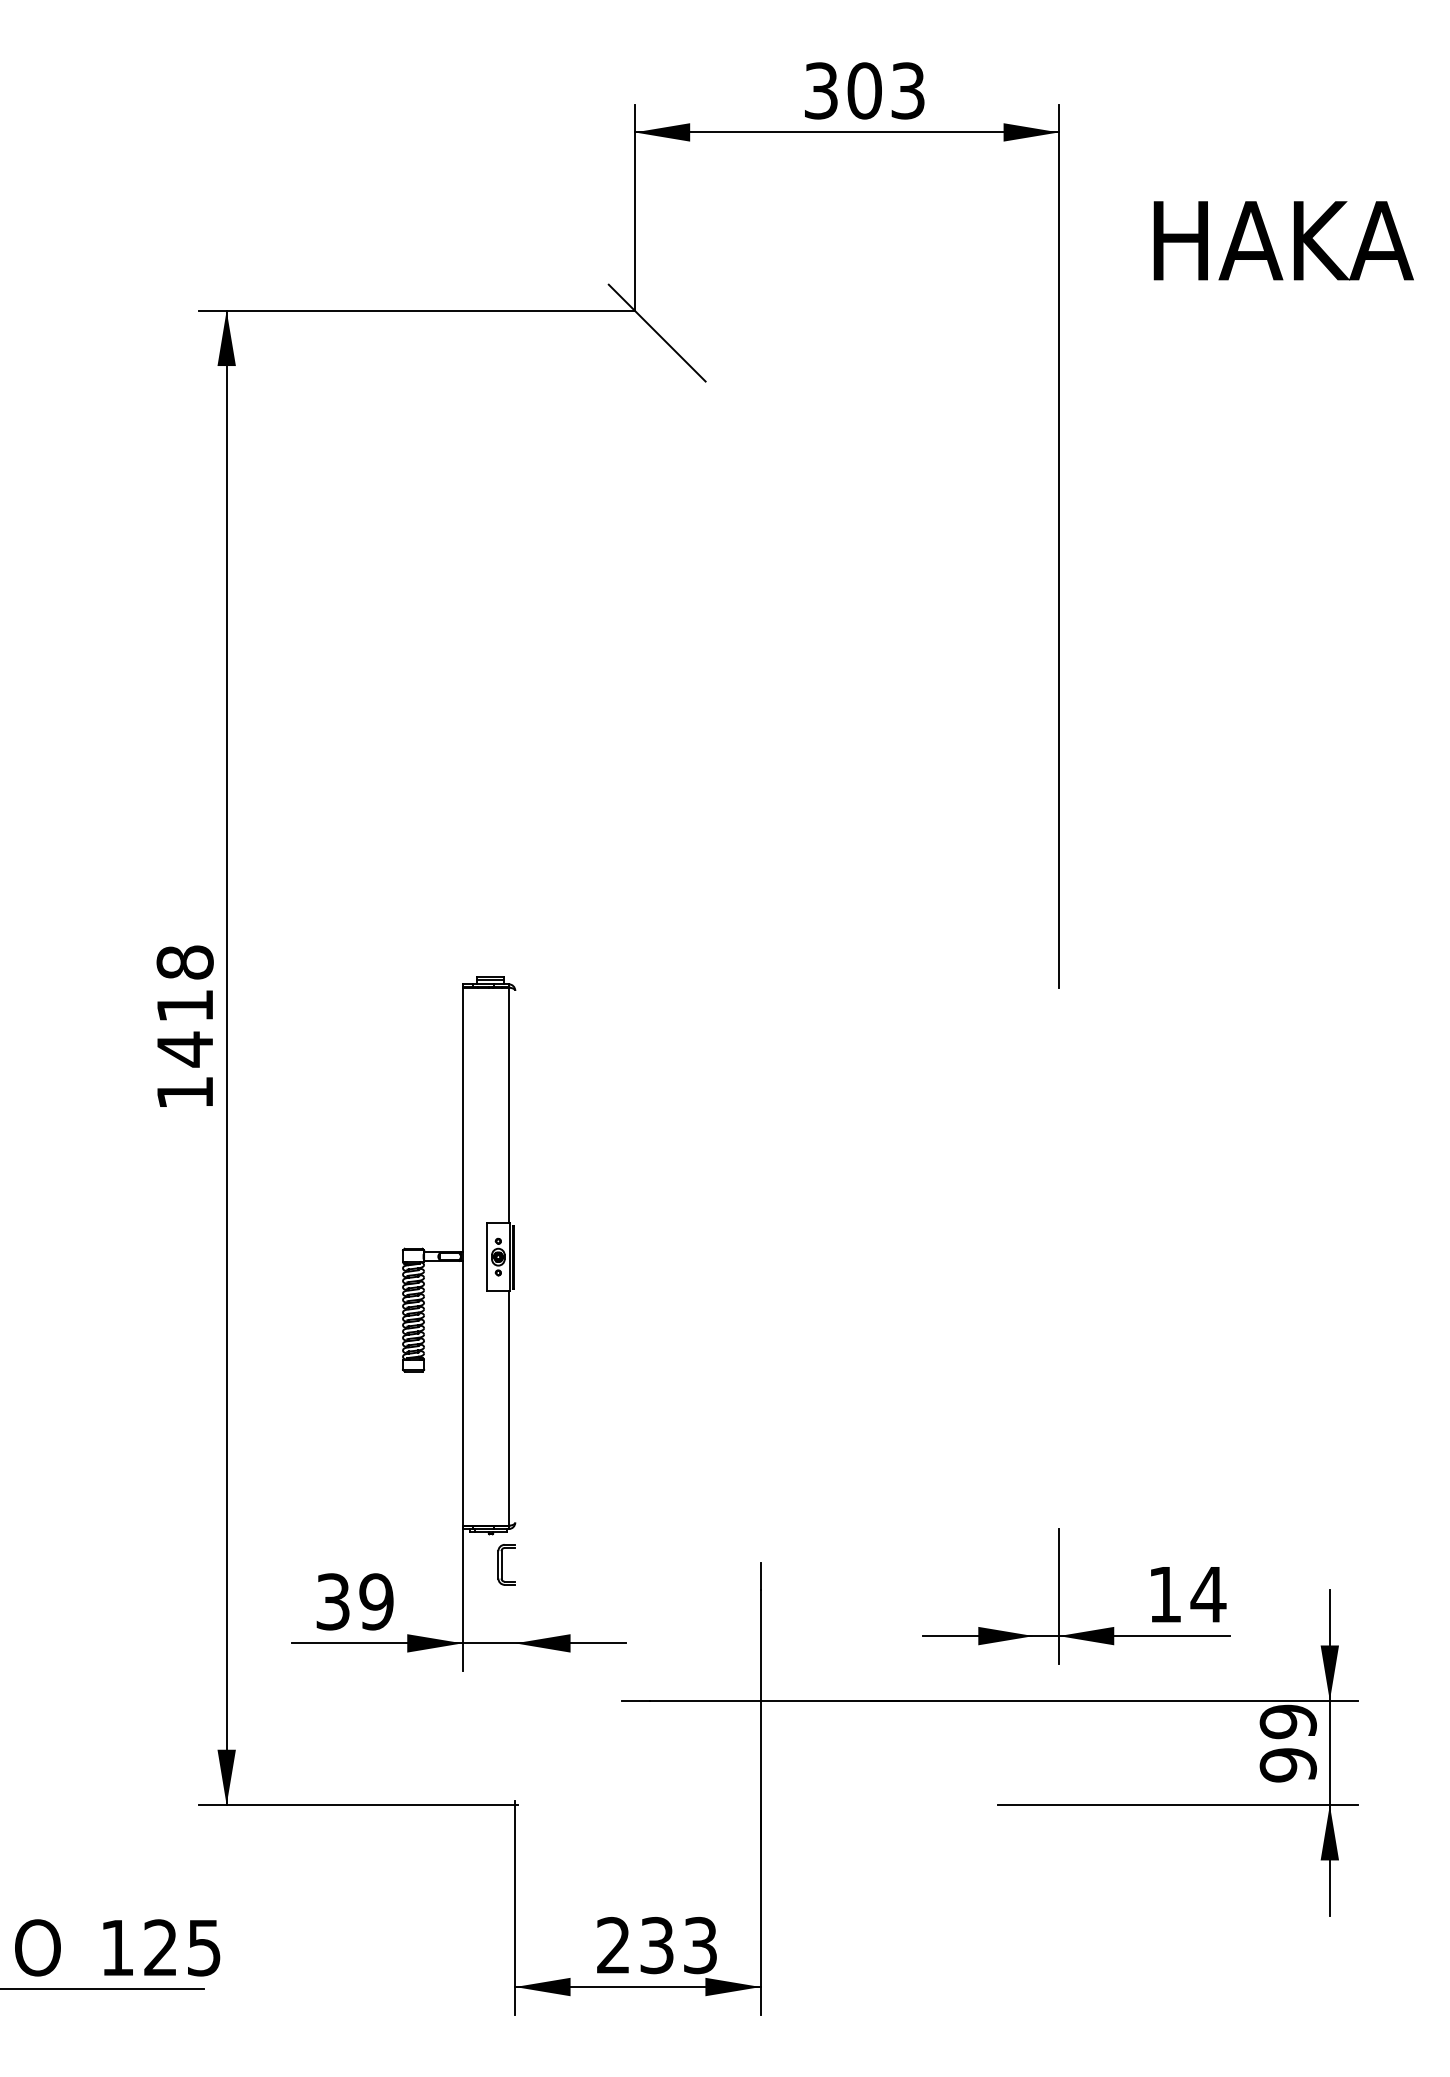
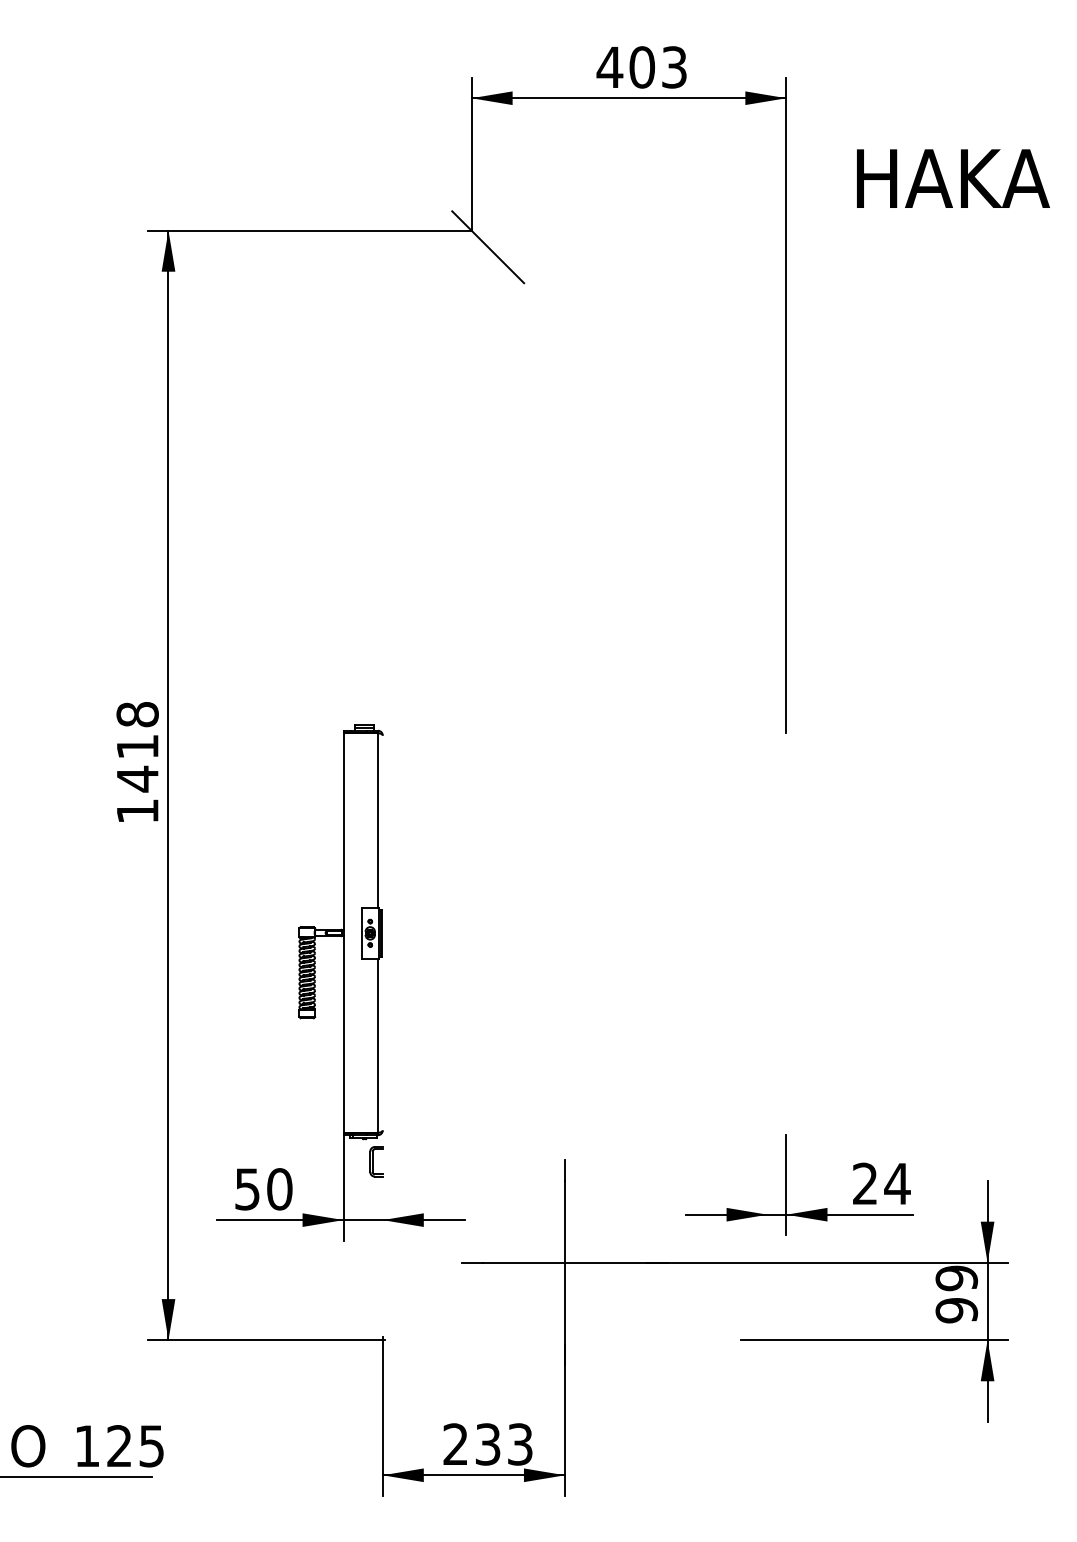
text: (821, 90) -> (610, 67), 303 -> 403
text: (1164, 1594) -> (864, 1183), 14 -> 24
text: (355, 1601) -> (264, 1189), 39 -> 50

